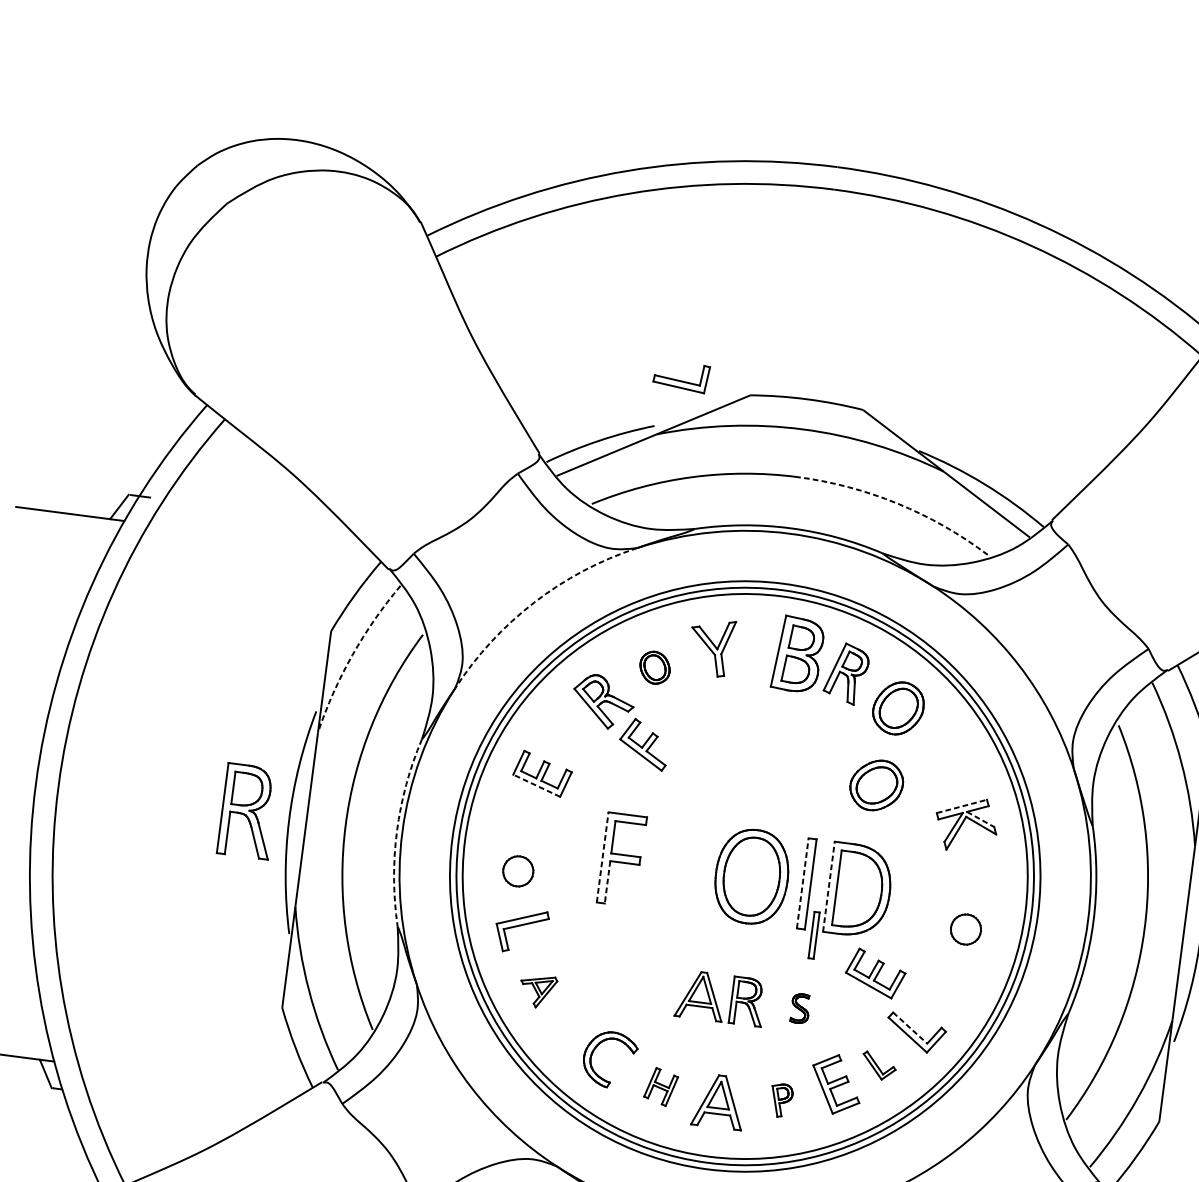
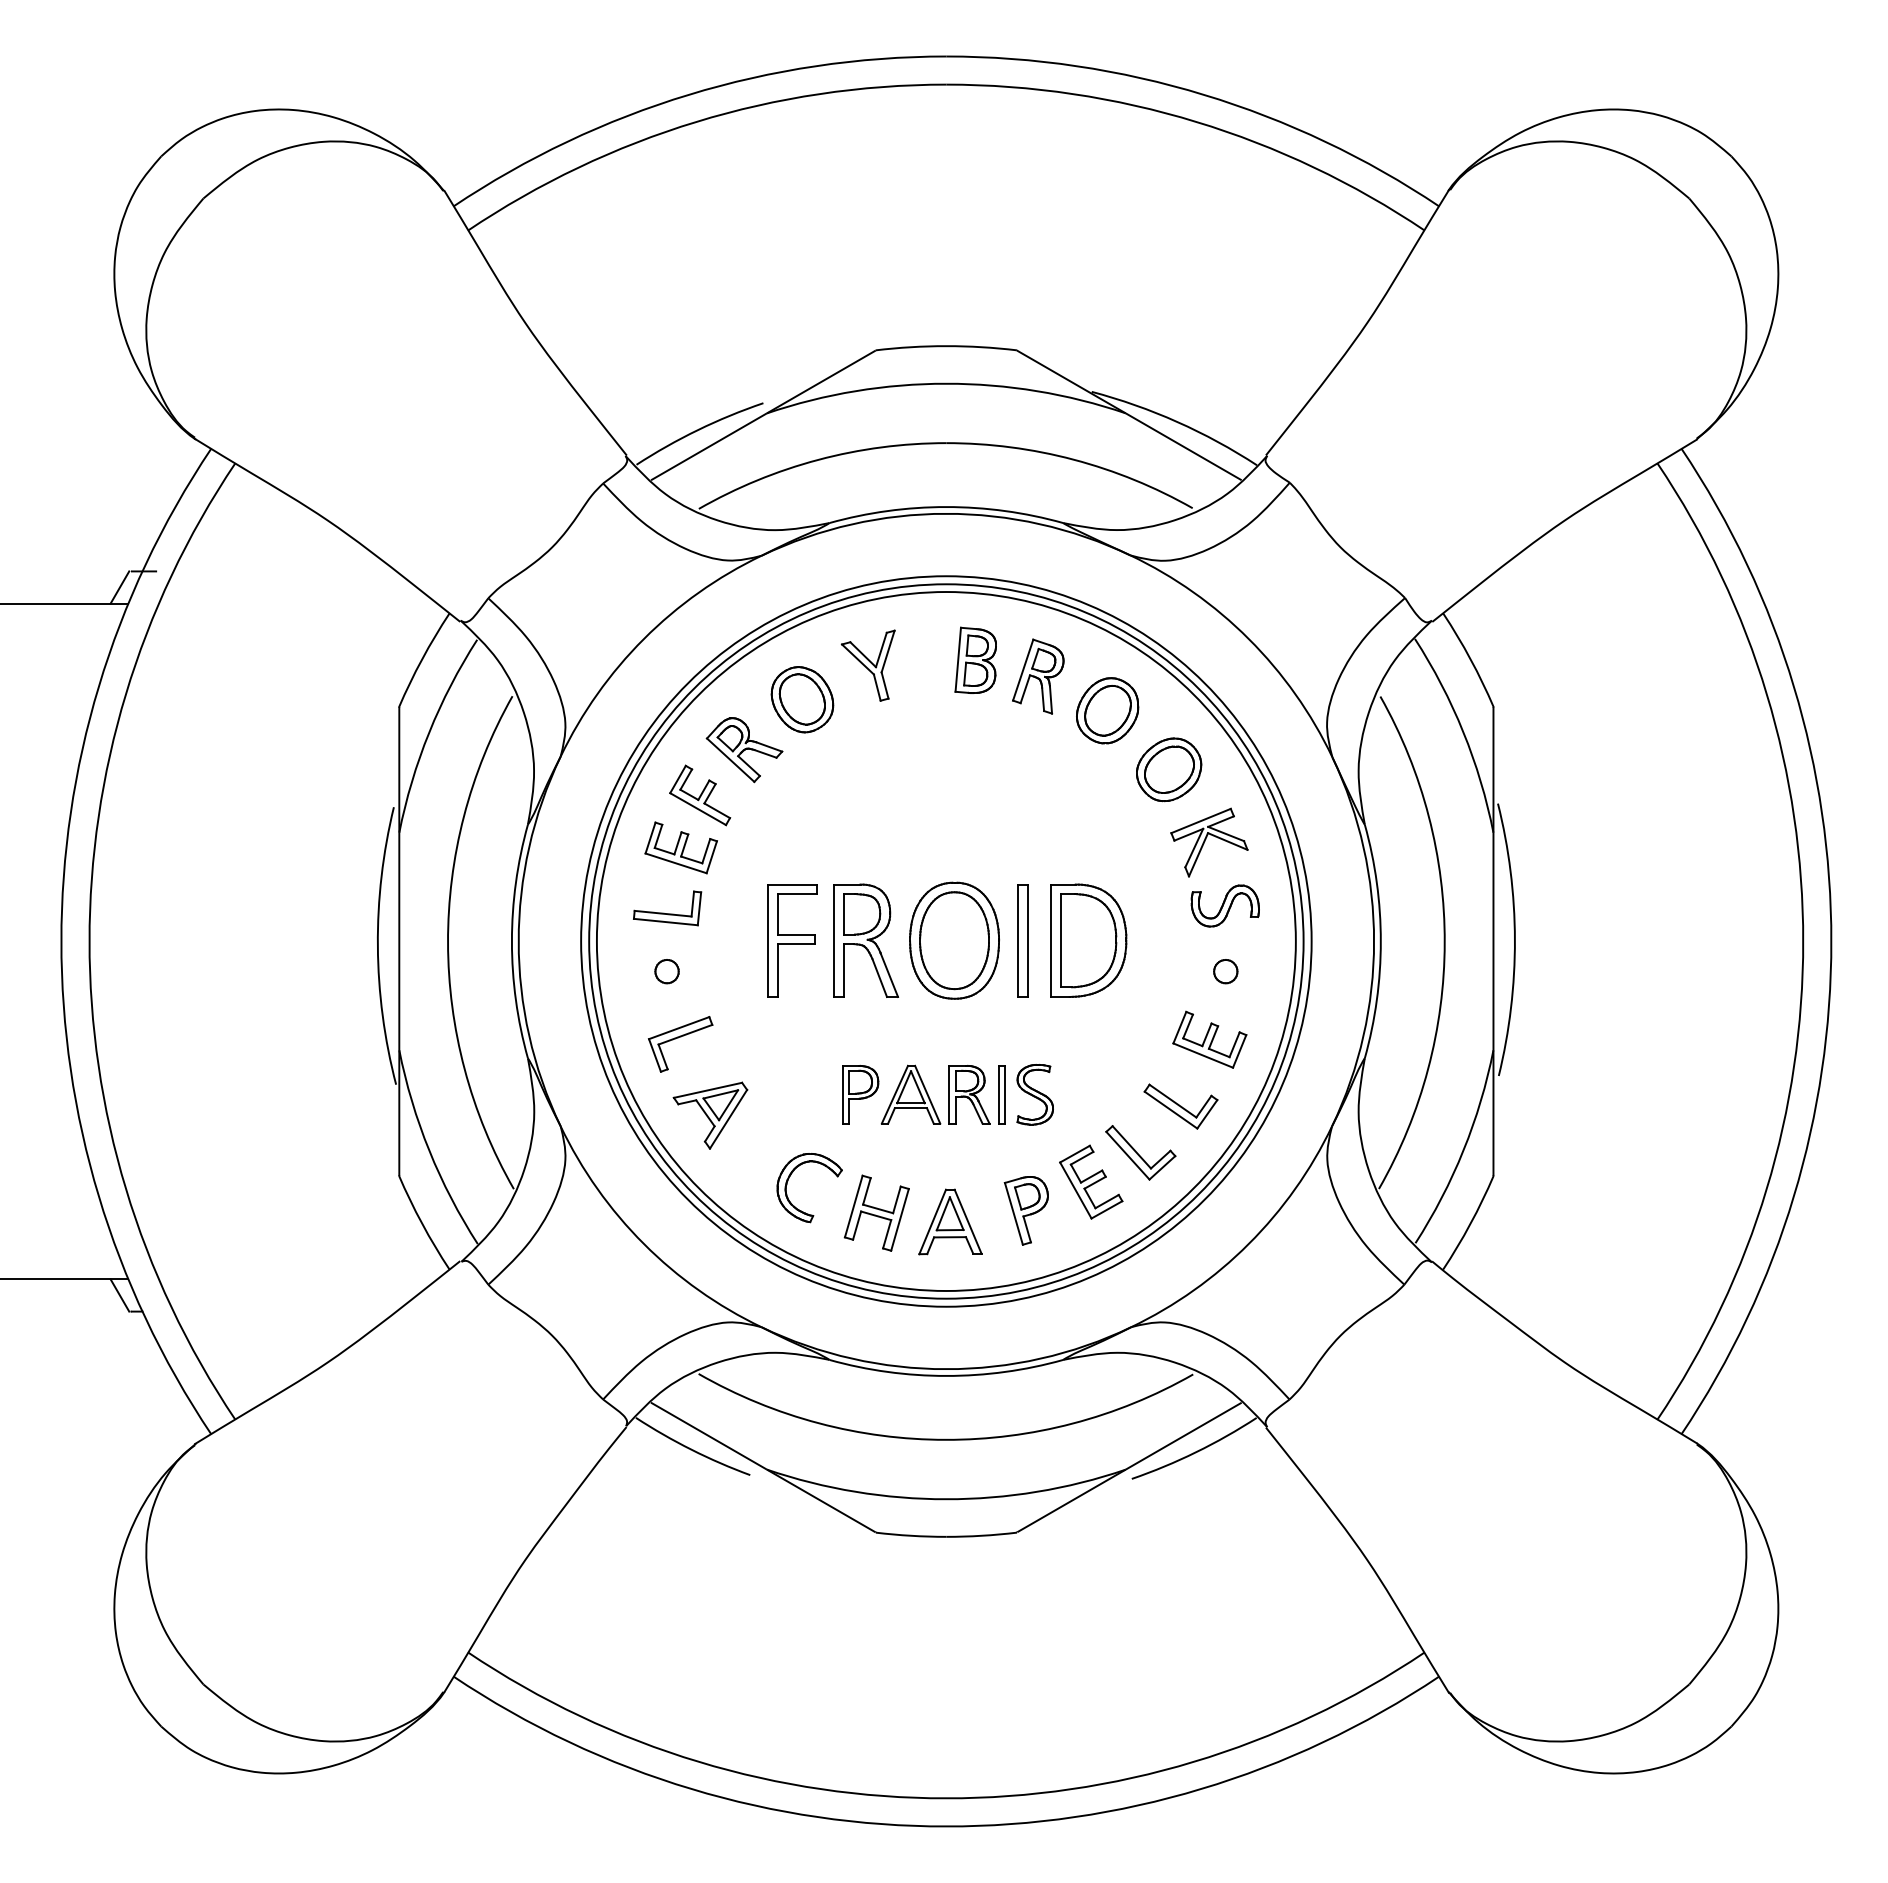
part: (681, 376) -> (667, 908), moved
arc: (897, 503) -> (1073, 459), dashed -> solid
arc: (533, 602) -> (643, 639), dashed -> solid
part: (797, 653) -> (975, 659), size x0.71
arc: (352, 655) -> (429, 732), dashed -> solid
part: (655, 667) -> (802, 699), size x1.67
part: (644, 744) -> (700, 795), moved
line: (536, 785) -> (675, 863), dashed -> solid
part: (876, 785) -> (1169, 769), moved
line: (962, 806) -> (1201, 820), dashed -> solid
part: (248, 811) -> (866, 940), moved
line: (980, 819) -> (1226, 834), dashed -> solid
arc: (396, 831) -> (511, 941), dashed -> solid
line: (602, 857) -> (768, 940), dashed -> solid
part: (517, 871) -> (666, 971), size x0.62
part: (971, 876) -> (1224, 905), added
line: (607, 883) -> (778, 971), dashed -> solid
line: (803, 883) -> (1018, 940), dashed -> solid
line: (828, 886) -> (1050, 940), dashed -> solid
part: (965, 929) -> (1225, 971), size x0.62
part: (813, 935) -> (1001, 1094), moved
part: (875, 973) -> (1209, 1039), moved
part: (660, 990) -> (860, 1094), added
part: (538, 991) -> (710, 1115), size x1.67
part: (799, 1008) -> (1034, 1094), size x1.67
line: (909, 1028) -> (1172, 1101), dashed -> solid
part: (878, 1065) -> (1140, 1152), size x1.67
part: (661, 1086) -> (876, 1212), size x1.67
part: (780, 1100) -> (1025, 1210), size x1.67

